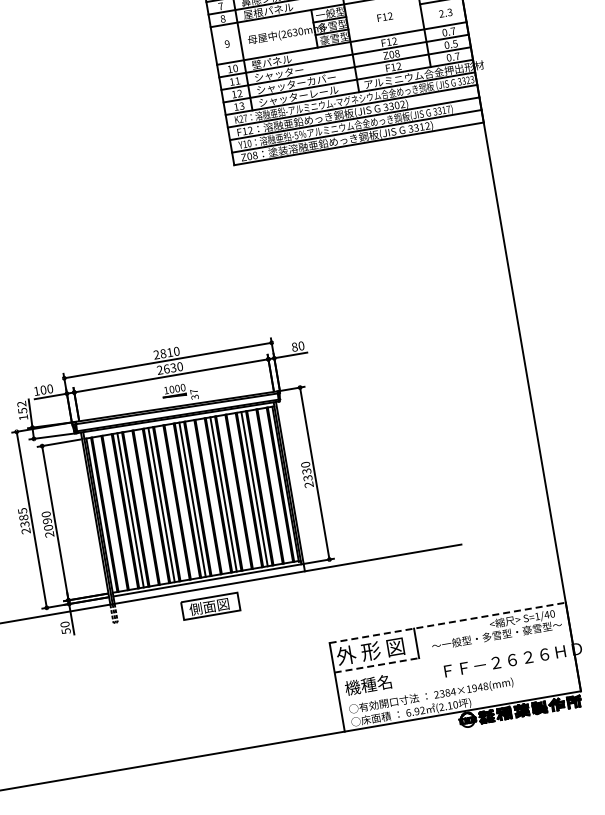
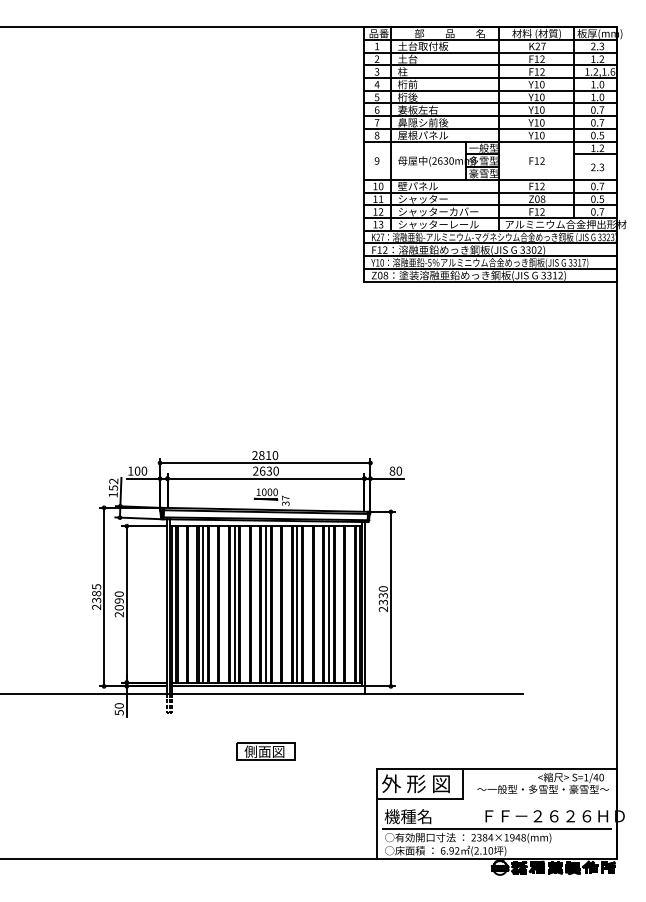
part: (210, 606) -> (265, 751), moved
line: (447, 622) -> (496, 768), dashed -> solid
line: (376, 665) -> (419, 798), dashed -> solid
line: (457, 681) -> (496, 828), added

